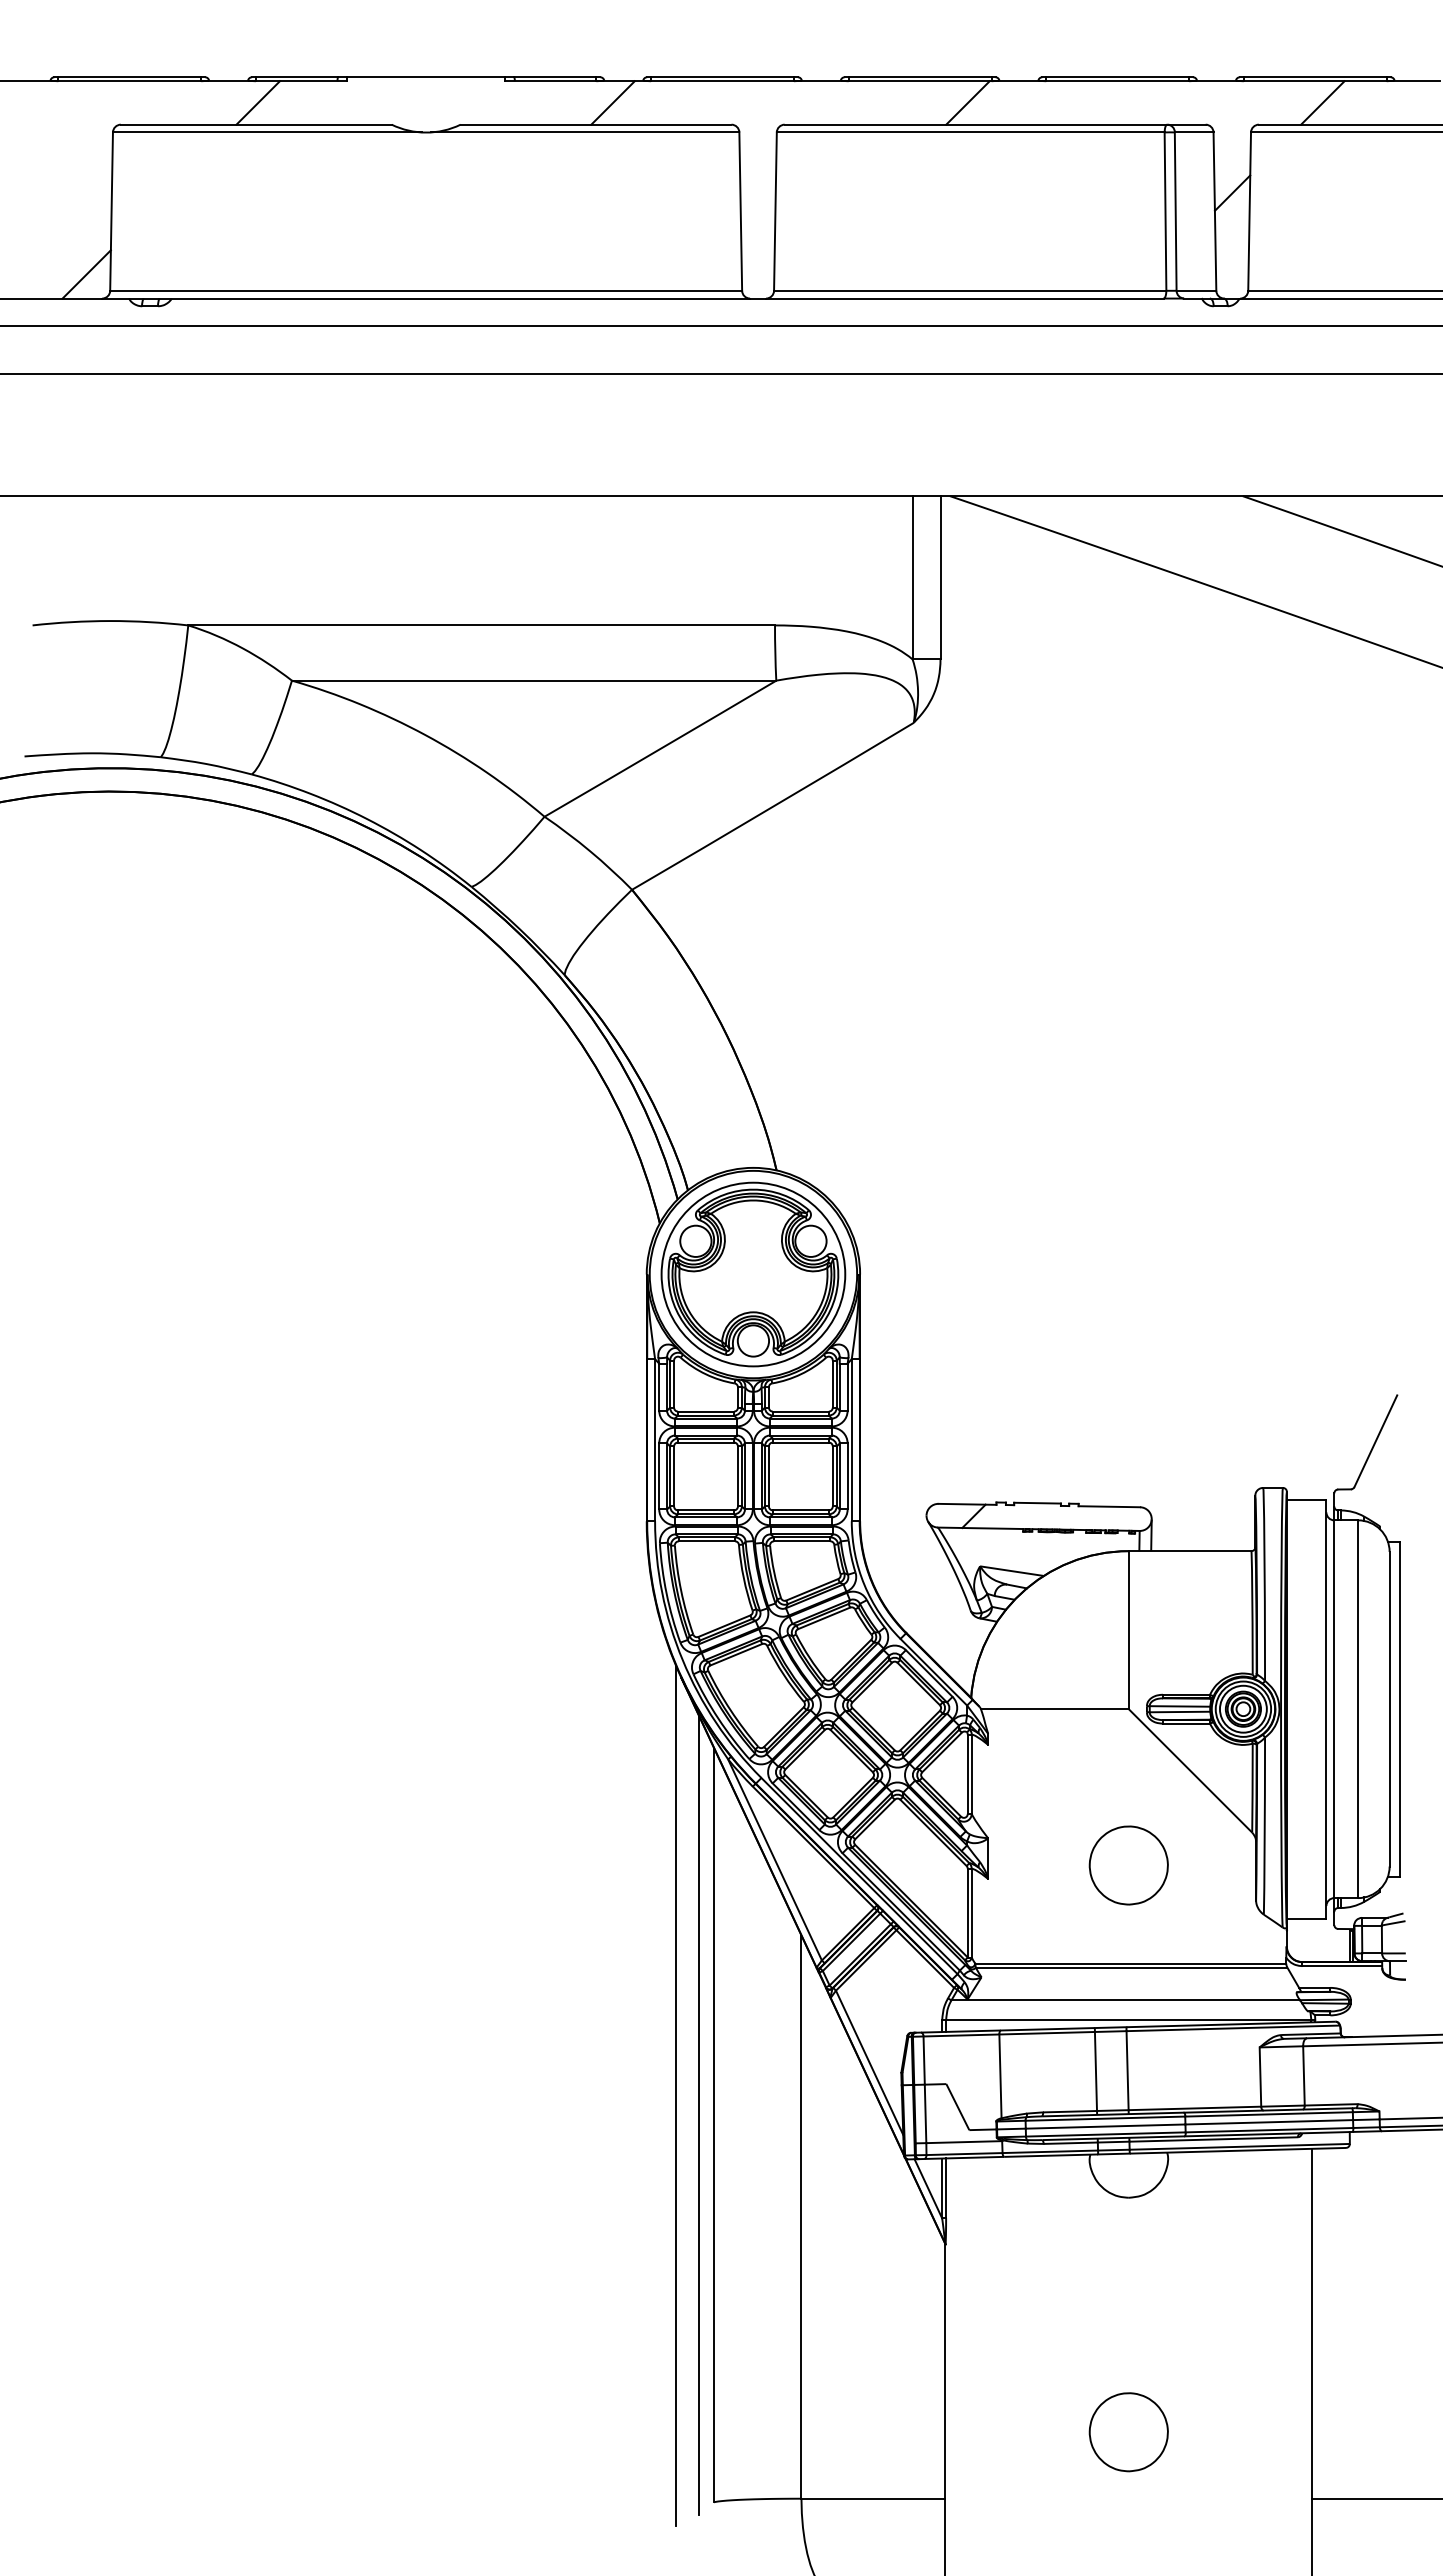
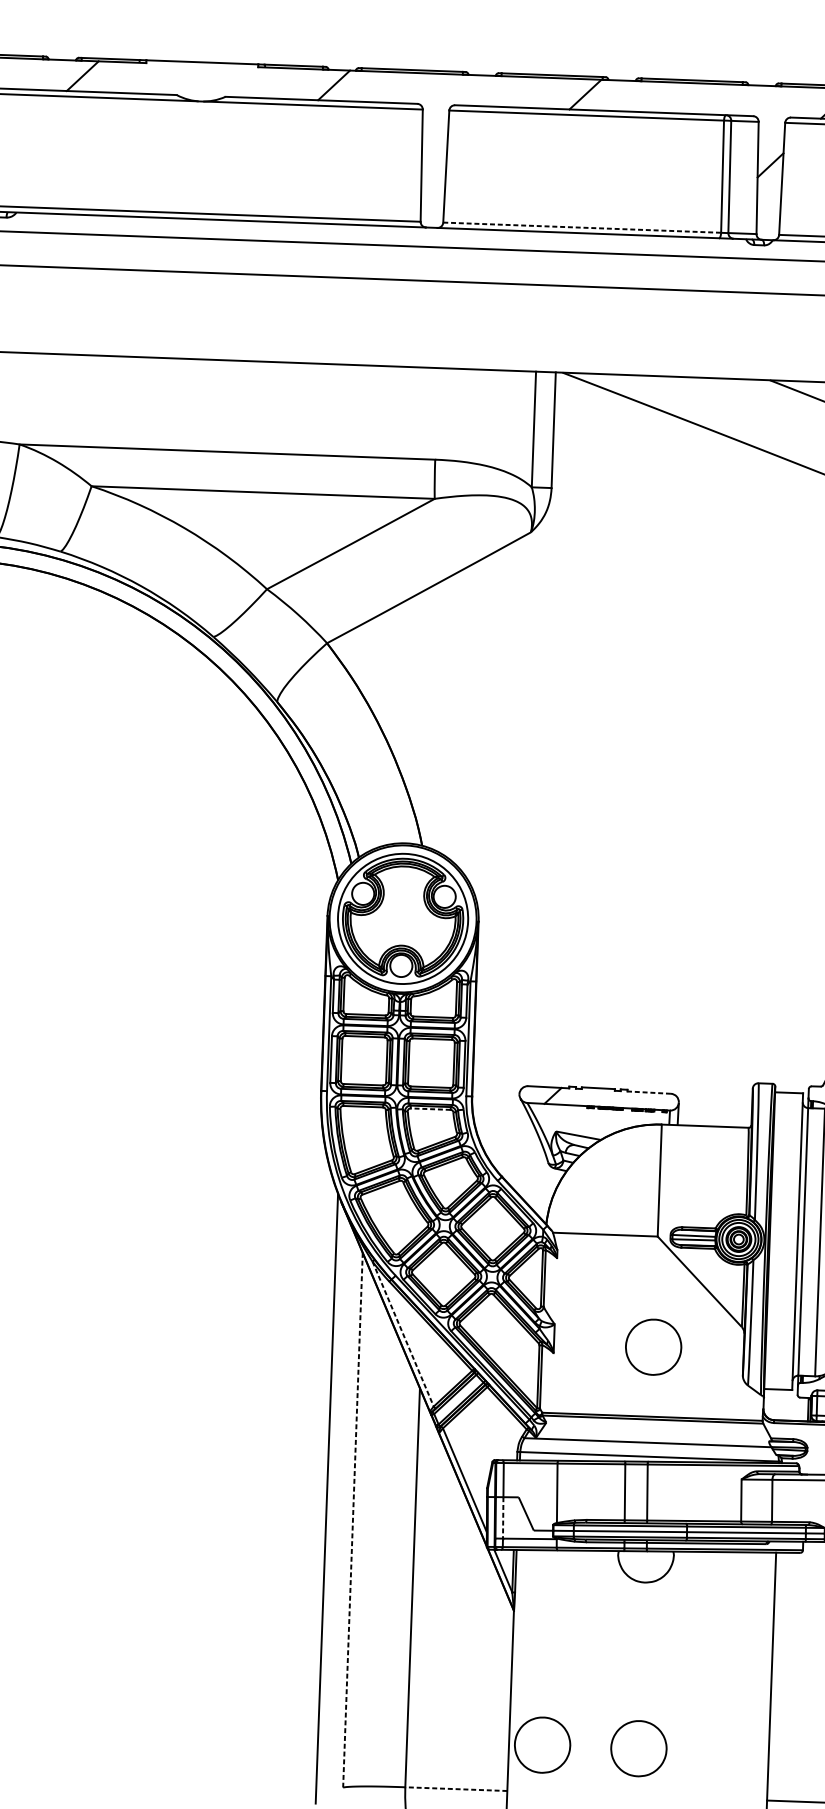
line: (970, 290) -> (582, 227), solid -> dashed
line: (1109, 1506) -> (649, 1092), solid -> dashed
line: (801, 1541) -> (430, 1109), solid -> dashed
line: (775, 1859) -> (403, 1333), solid -> dashed
line: (925, 2114) -> (503, 1518), solid -> dashed
line: (699, 2115) -> (343, 1513), removed
line: (713, 2125) -> (352, 1520), solid -> dashed
part: (992, 2432) -> (542, 1745), added
line: (872, 2498) -> (455, 1788), solid -> dashed

